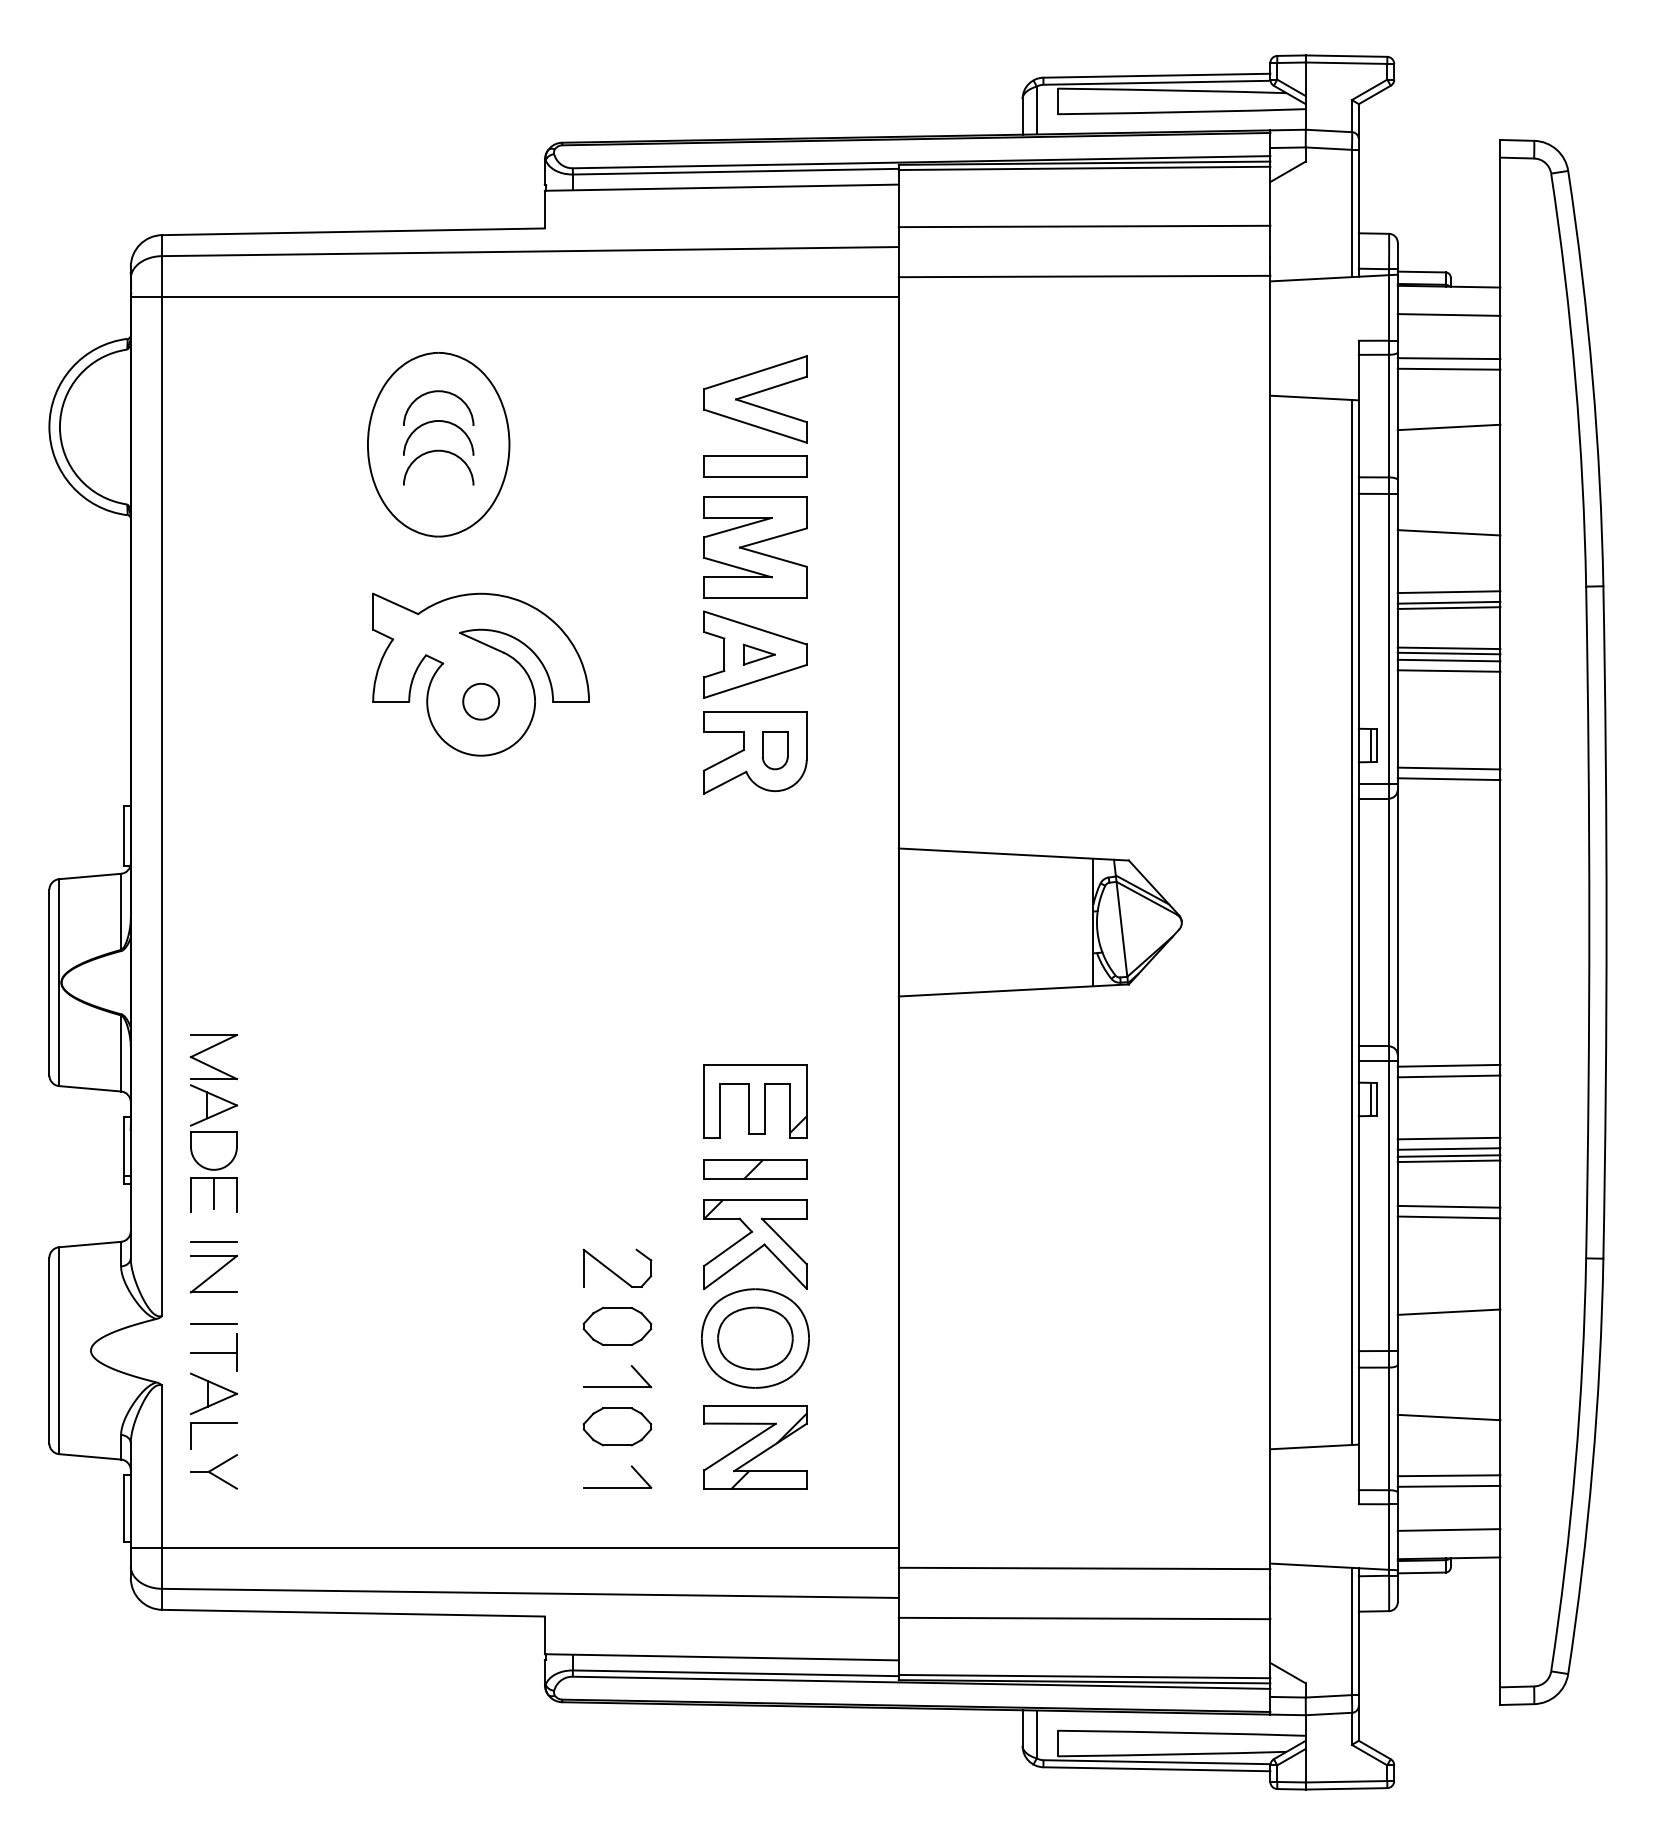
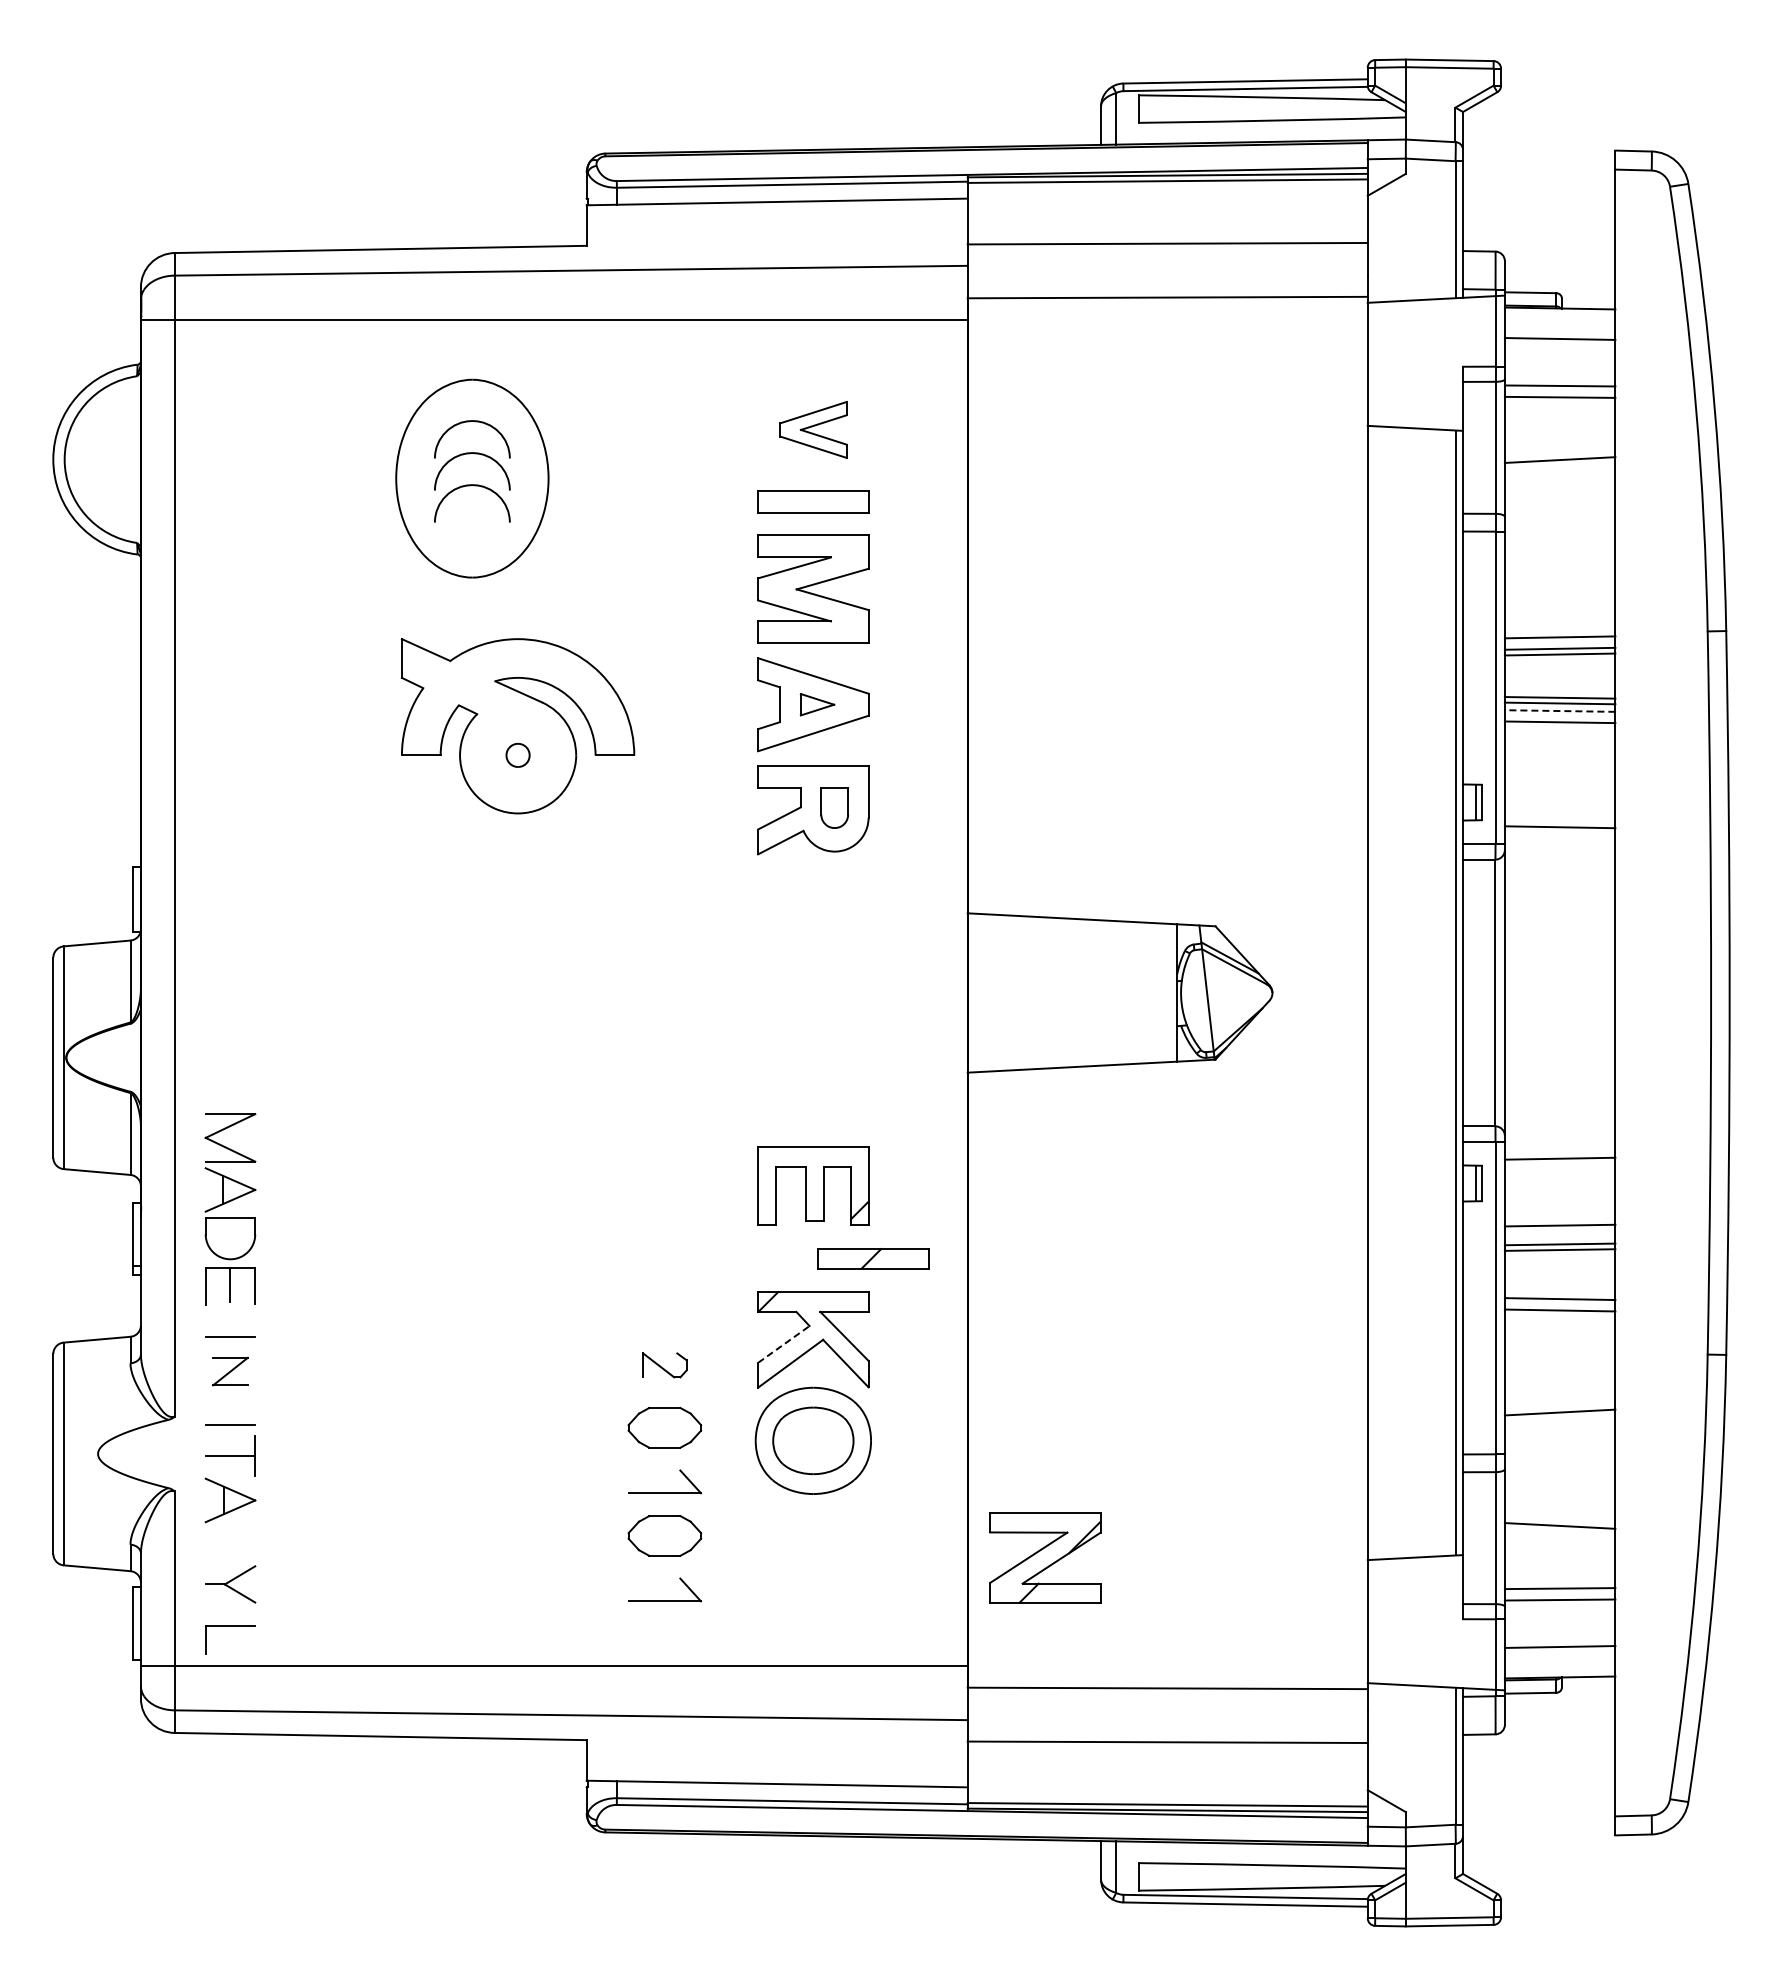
part: (755, 399) -> (813, 429), size x0.6
line: (1448, 532) -> (1559, 573), removed
line: (1448, 661) -> (1559, 711), solid -> dashed
part: (480, 701) -> (517, 755), size x0.6
line: (1448, 778) -> (1559, 838), removed
line: (1448, 1066) -> (1559, 1147), removed
line: (1448, 1148) -> (1559, 1236), removed
part: (755, 1169) -> (873, 1258), moved
line: (727, 1249) -> (783, 1344), solid -> dashed
part: (617, 1268) -> (664, 1365), size x0.6
part: (213, 1274) -> (230, 1371), size x0.7
part: (213, 1423) -> (230, 1626), moved
part: (755, 1446) -> (1045, 1557), moved

